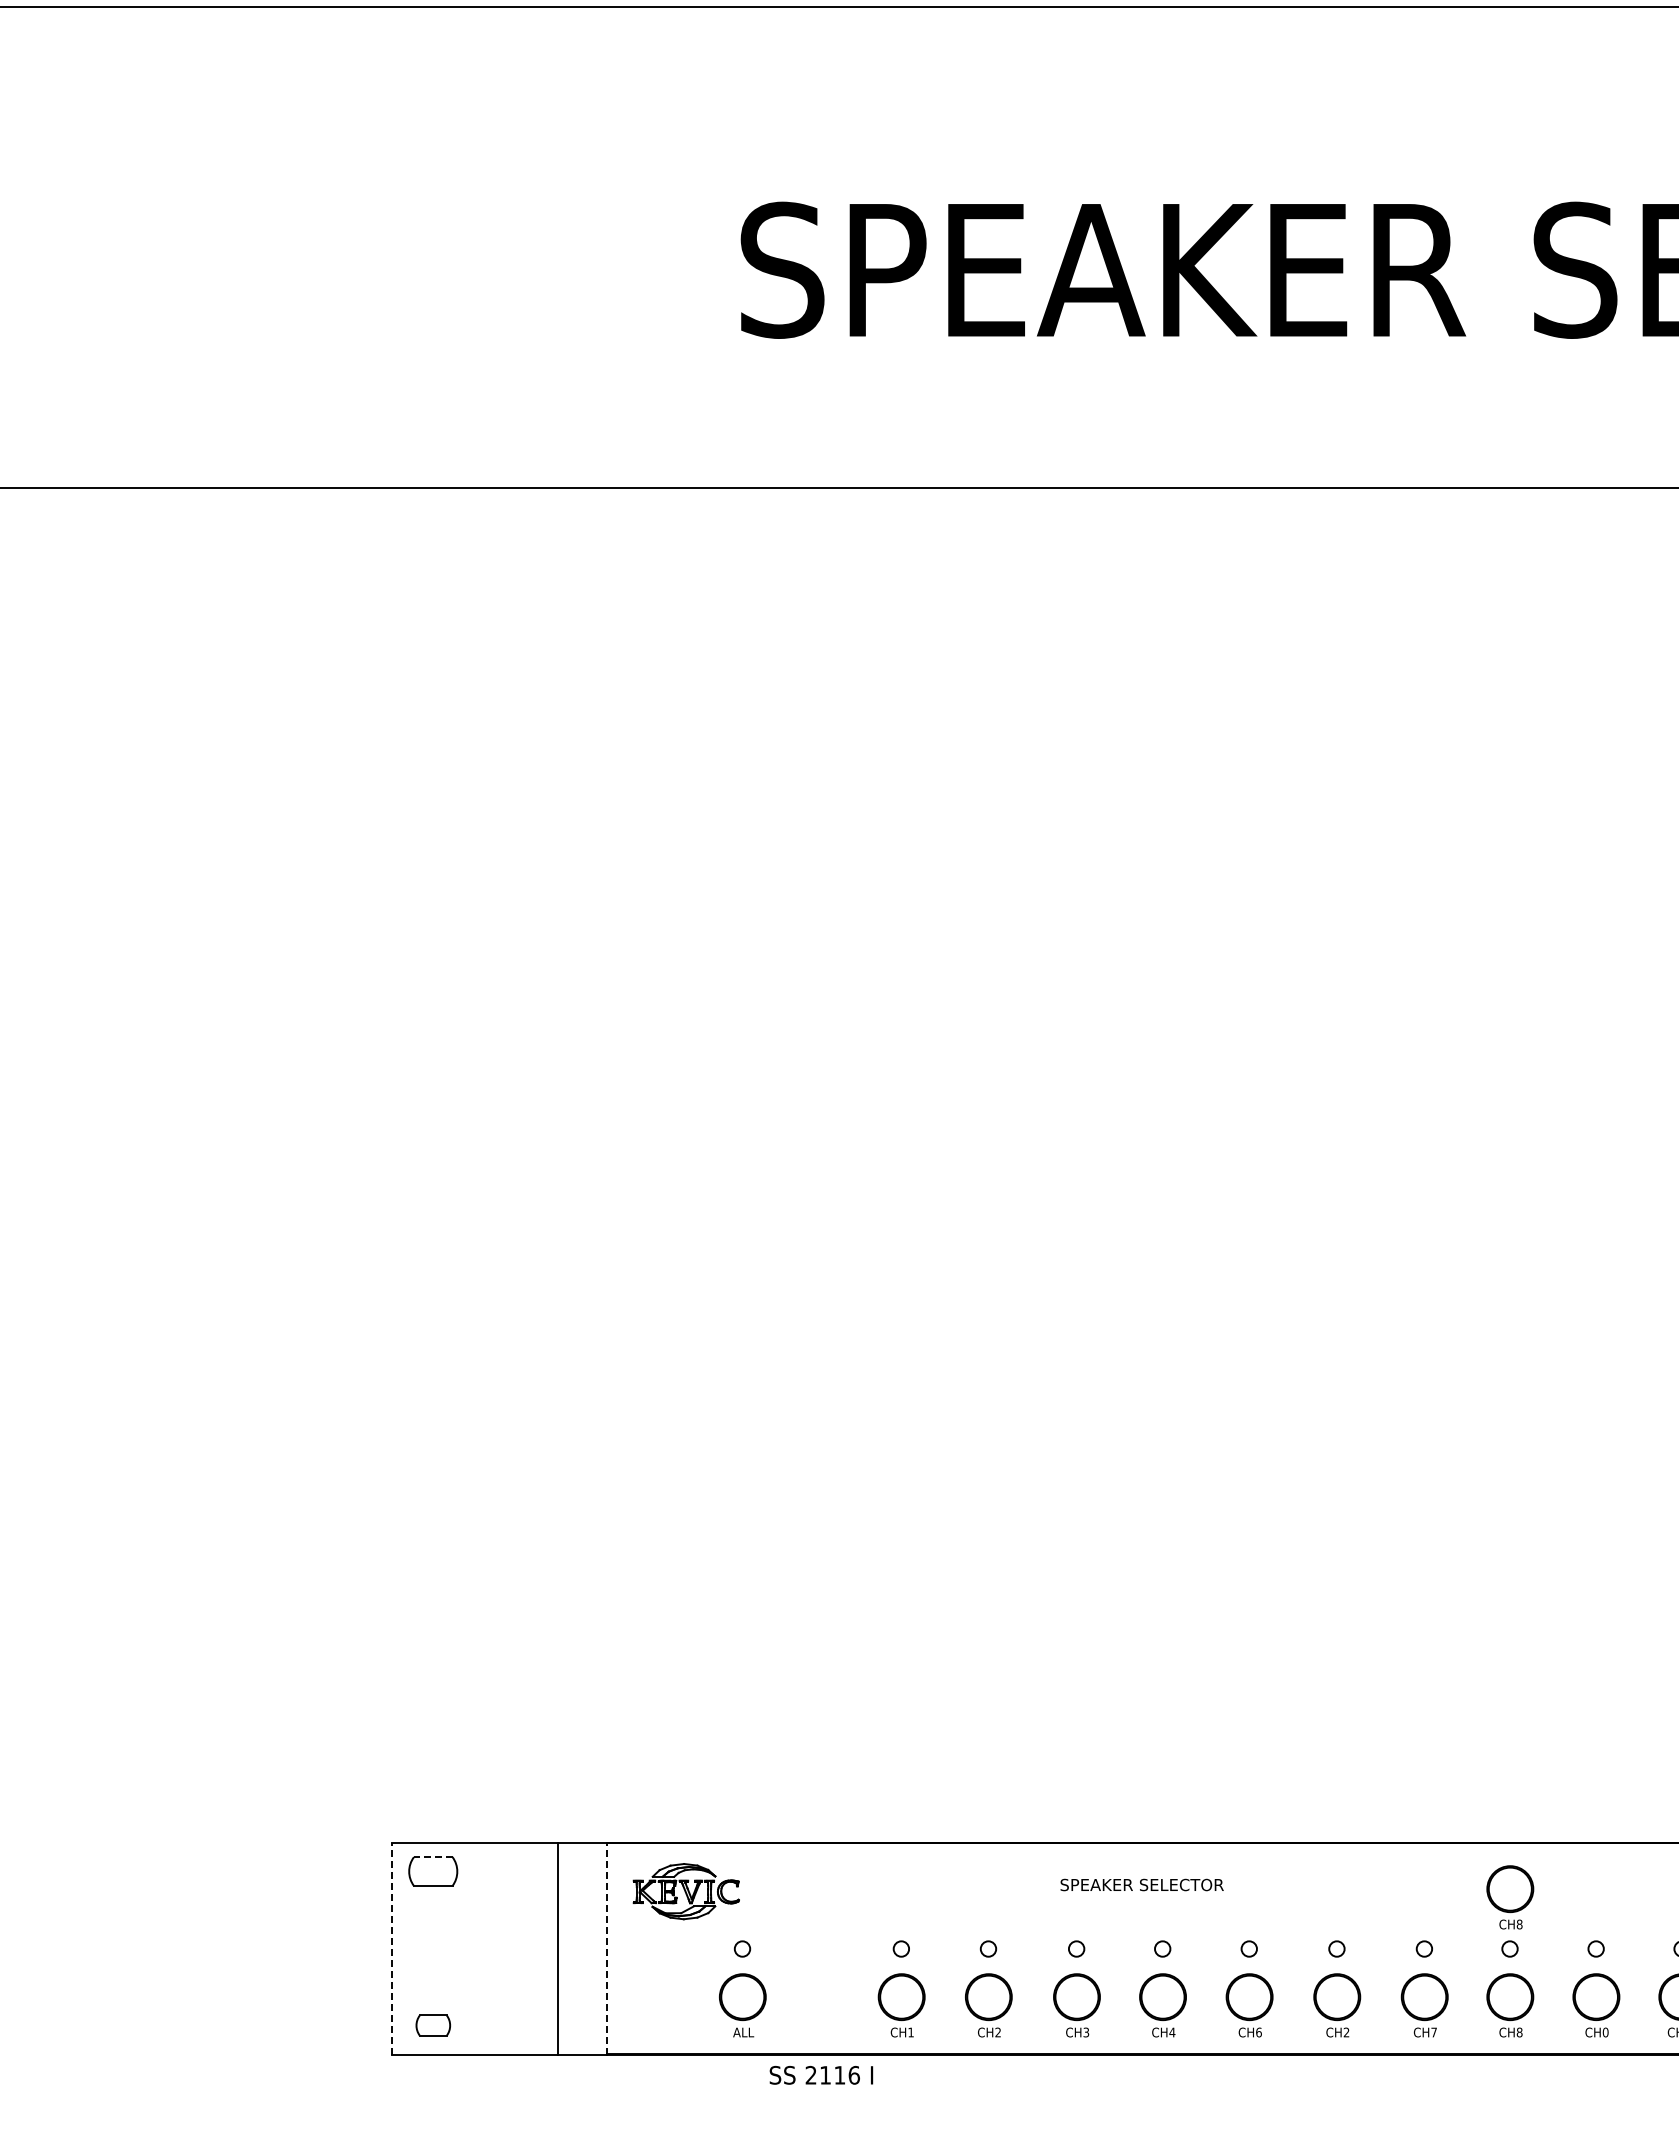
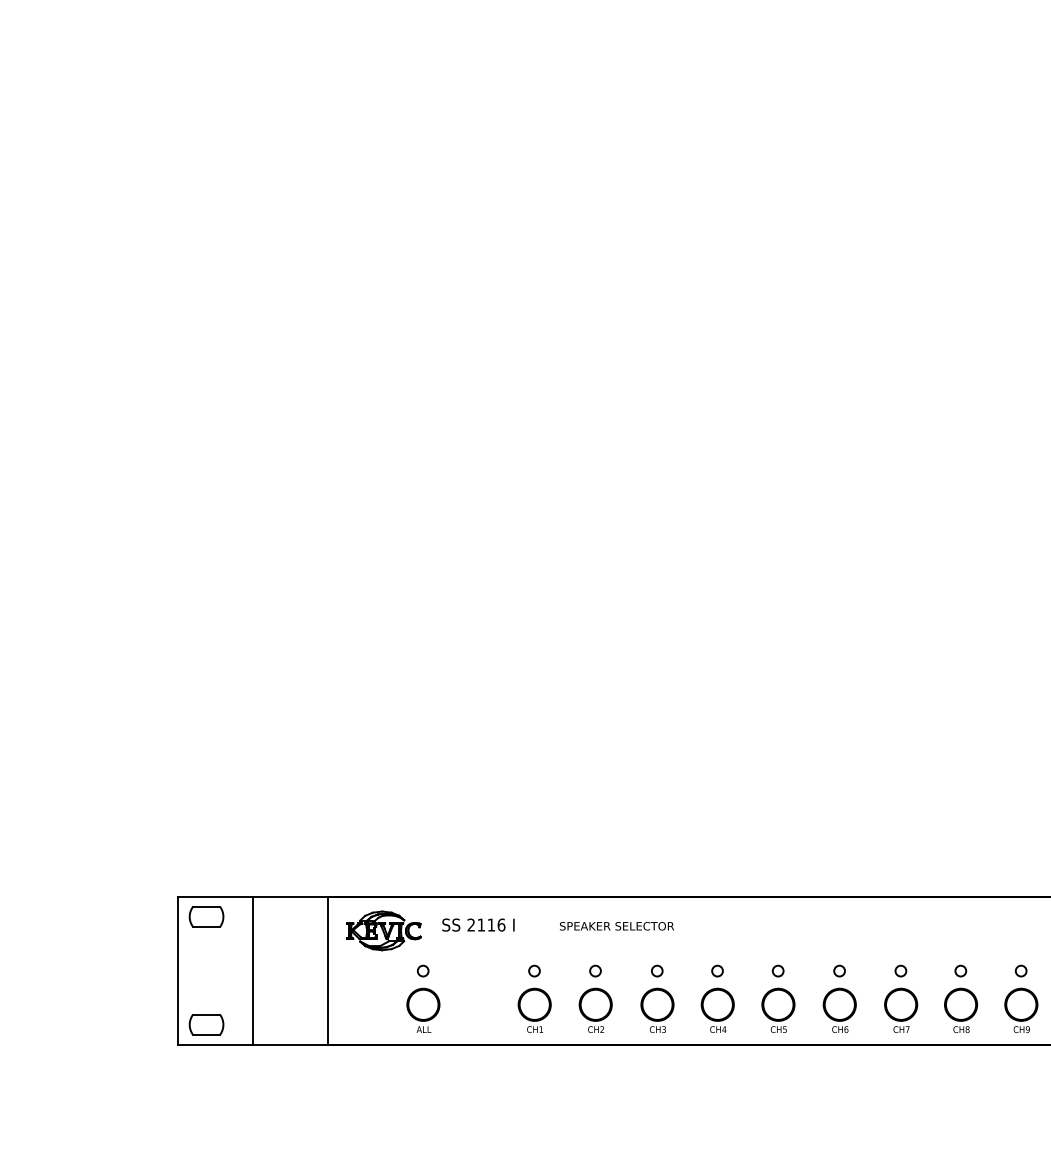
line: (432, 1857) -> (206, 907), dashed -> solid
text: (1141, 1884) -> (616, 925), moved
part: (1510, 1897) -> (961, 935), removed
line: (392, 1948) -> (178, 970), dashed -> solid
line: (557, 1948) -> (252, 970), moved
line: (606, 1948) -> (327, 970), dashed -> solid
part: (433, 2025) -> (206, 1024), size x1.43
text: (1258, 2032) -> (784, 1029), CH6 -> CH5
text: (1346, 2032) -> (846, 1029), CH2 -> CH6
text: (1605, 2032) -> (1027, 1029), CH0 -> CH9
text: (821, 2075) -> (478, 925), moved

